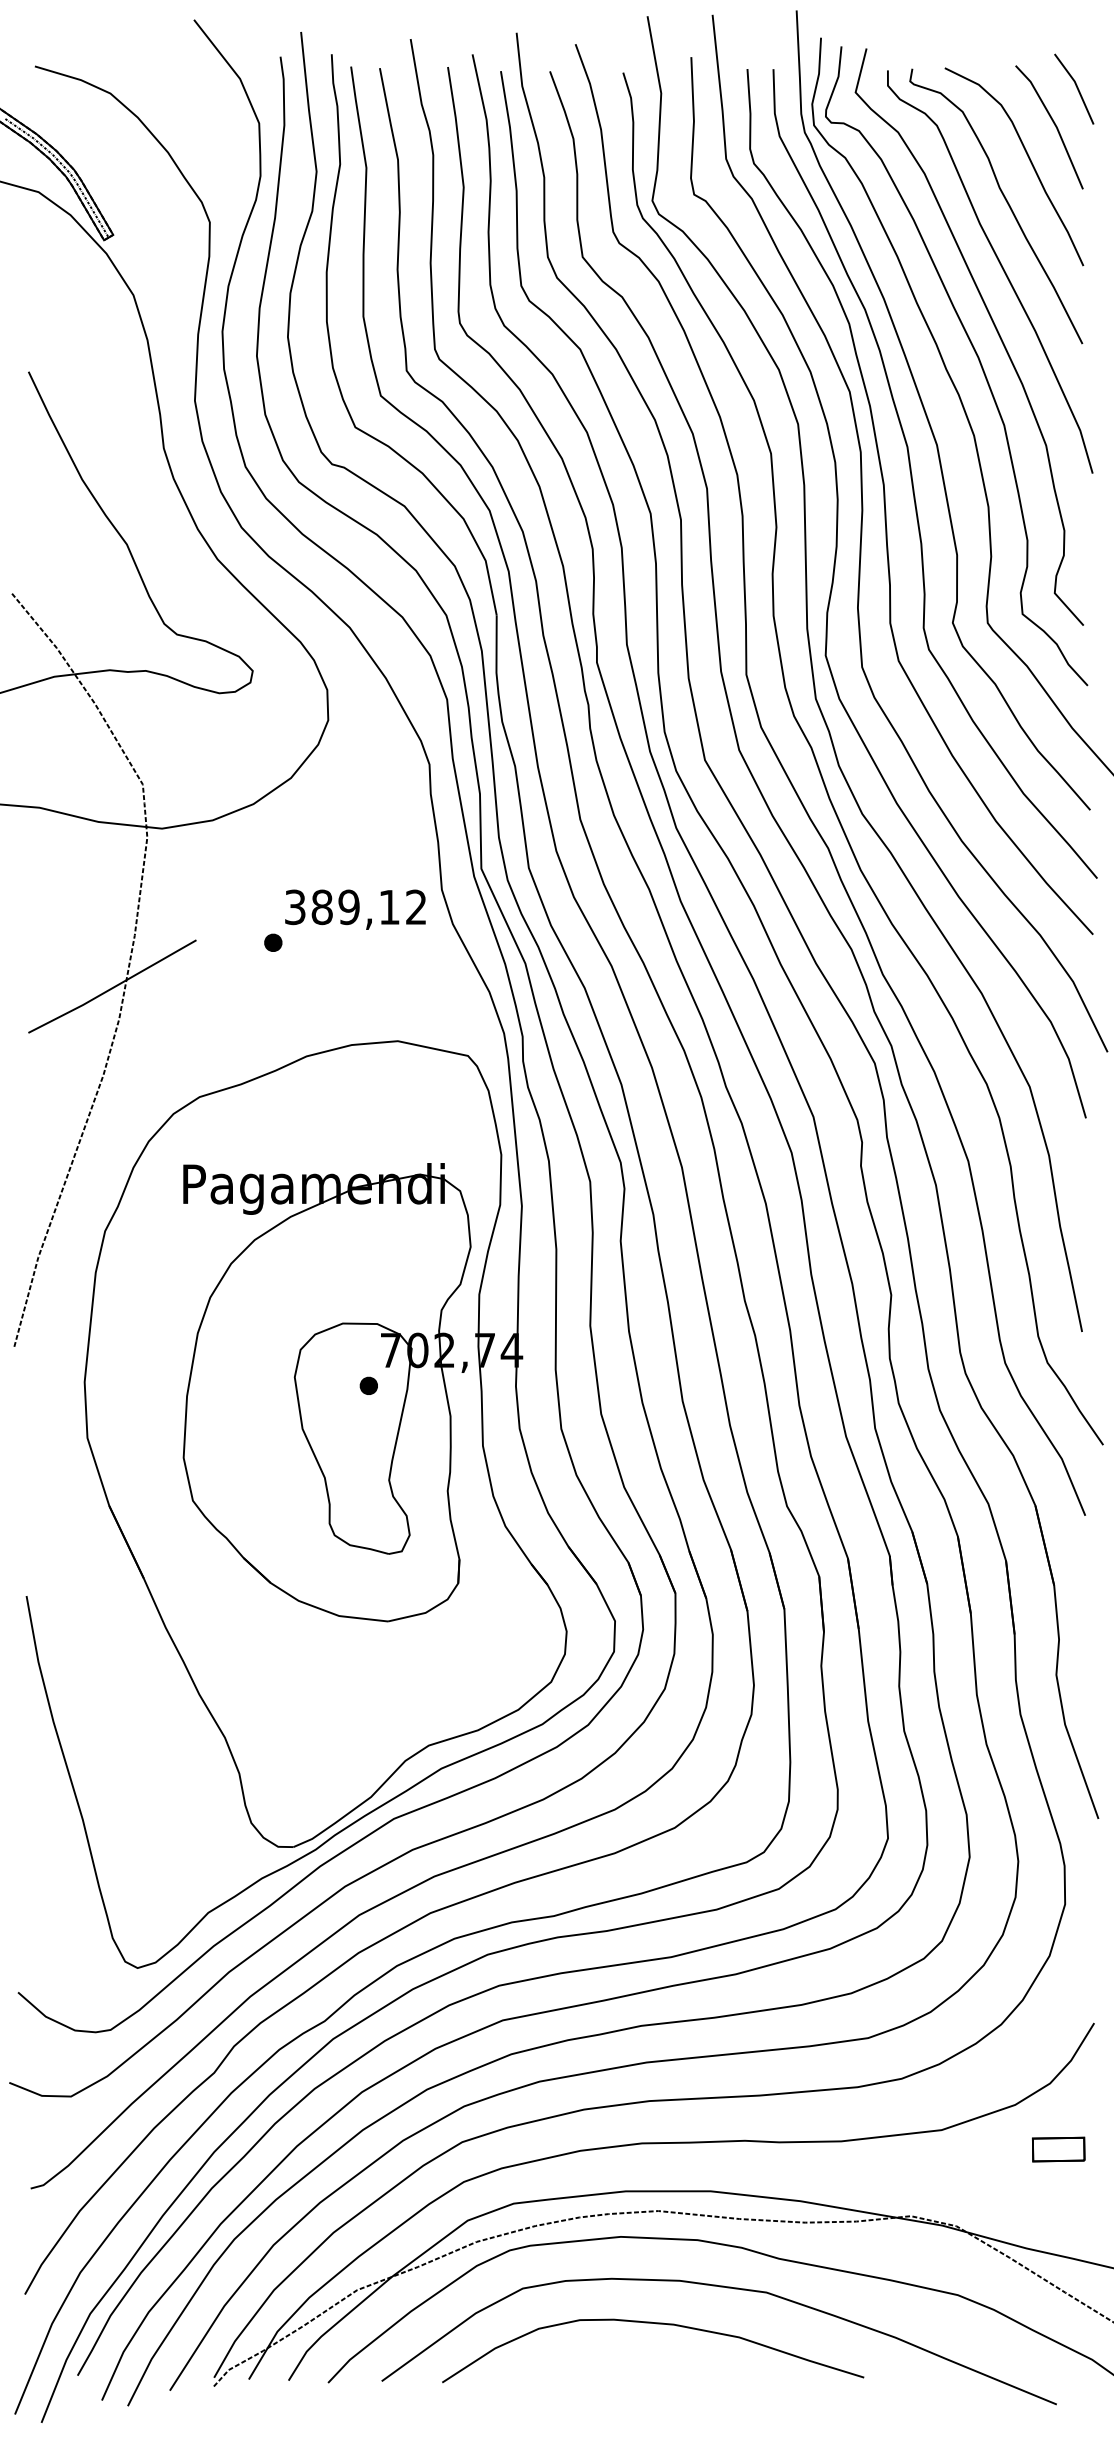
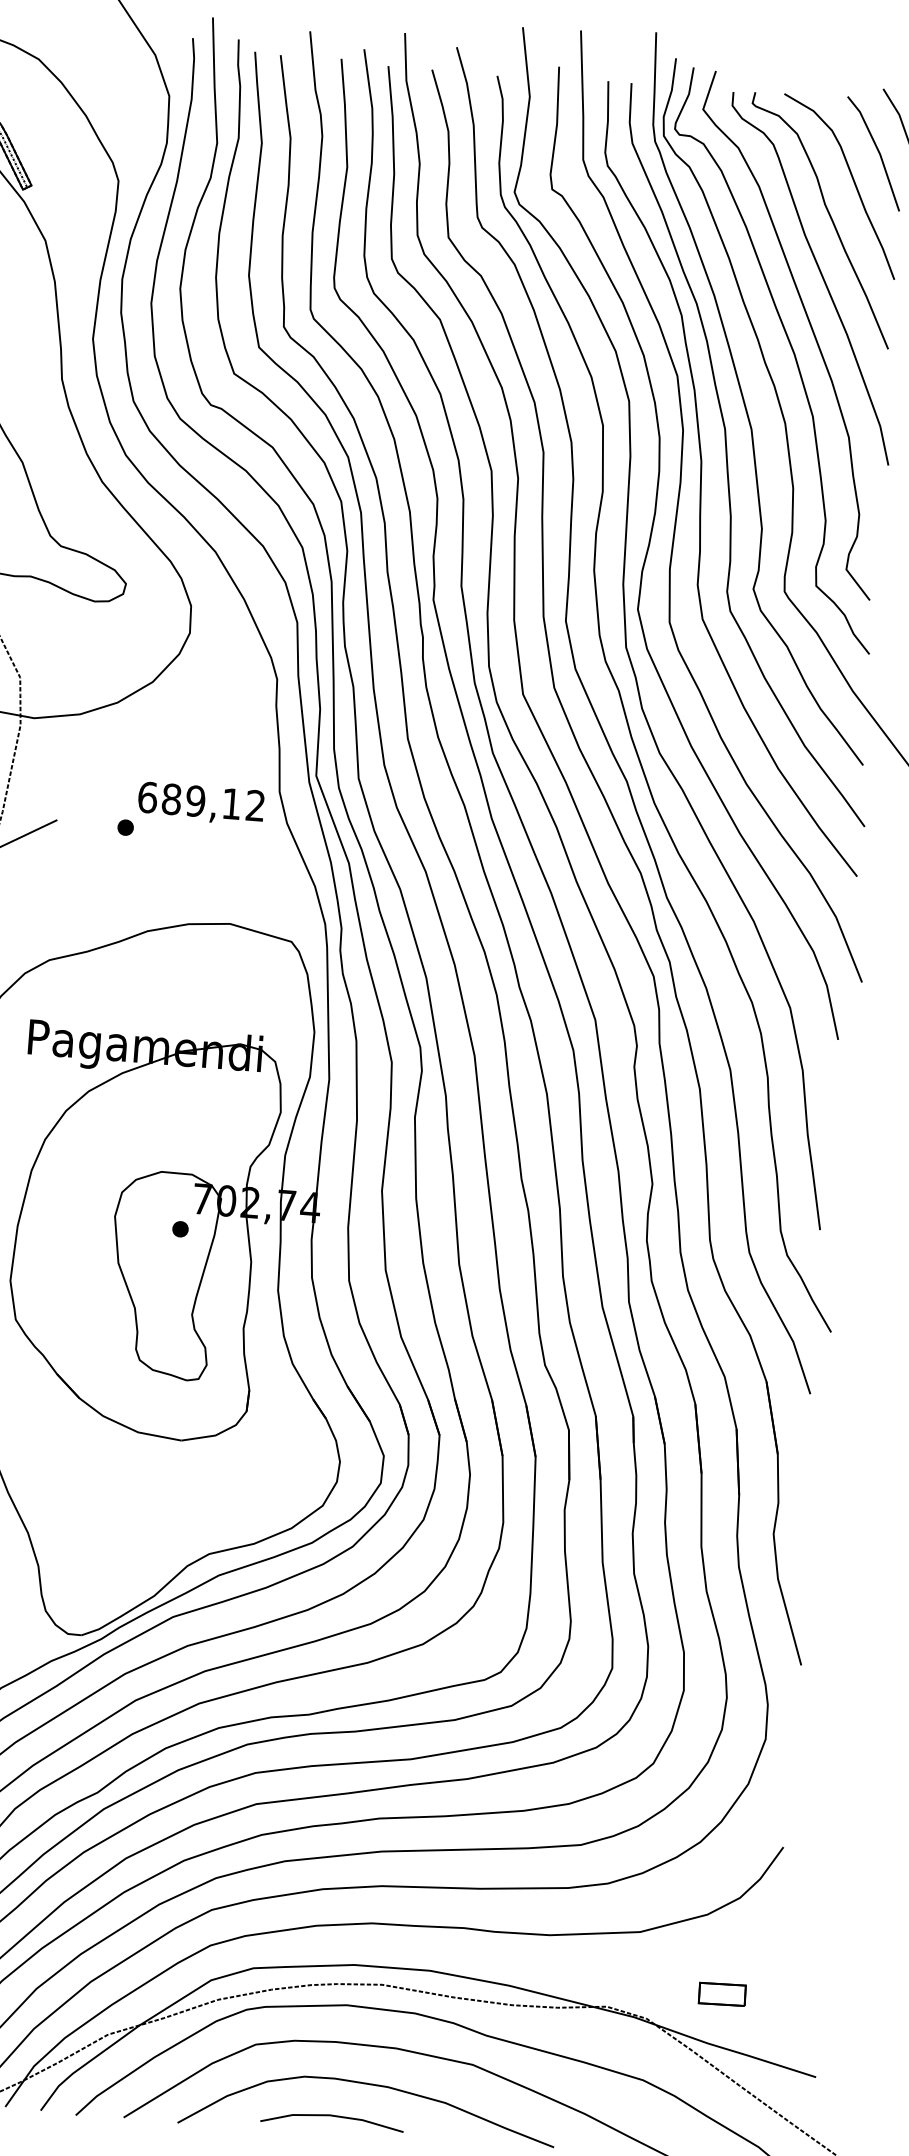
text: (295, 907) -> (147, 797), 389,12 -> 689,12
part: (1058, 2149) -> (722, 1994), moved
line: (614, 2362) -> (332, 2116), added

